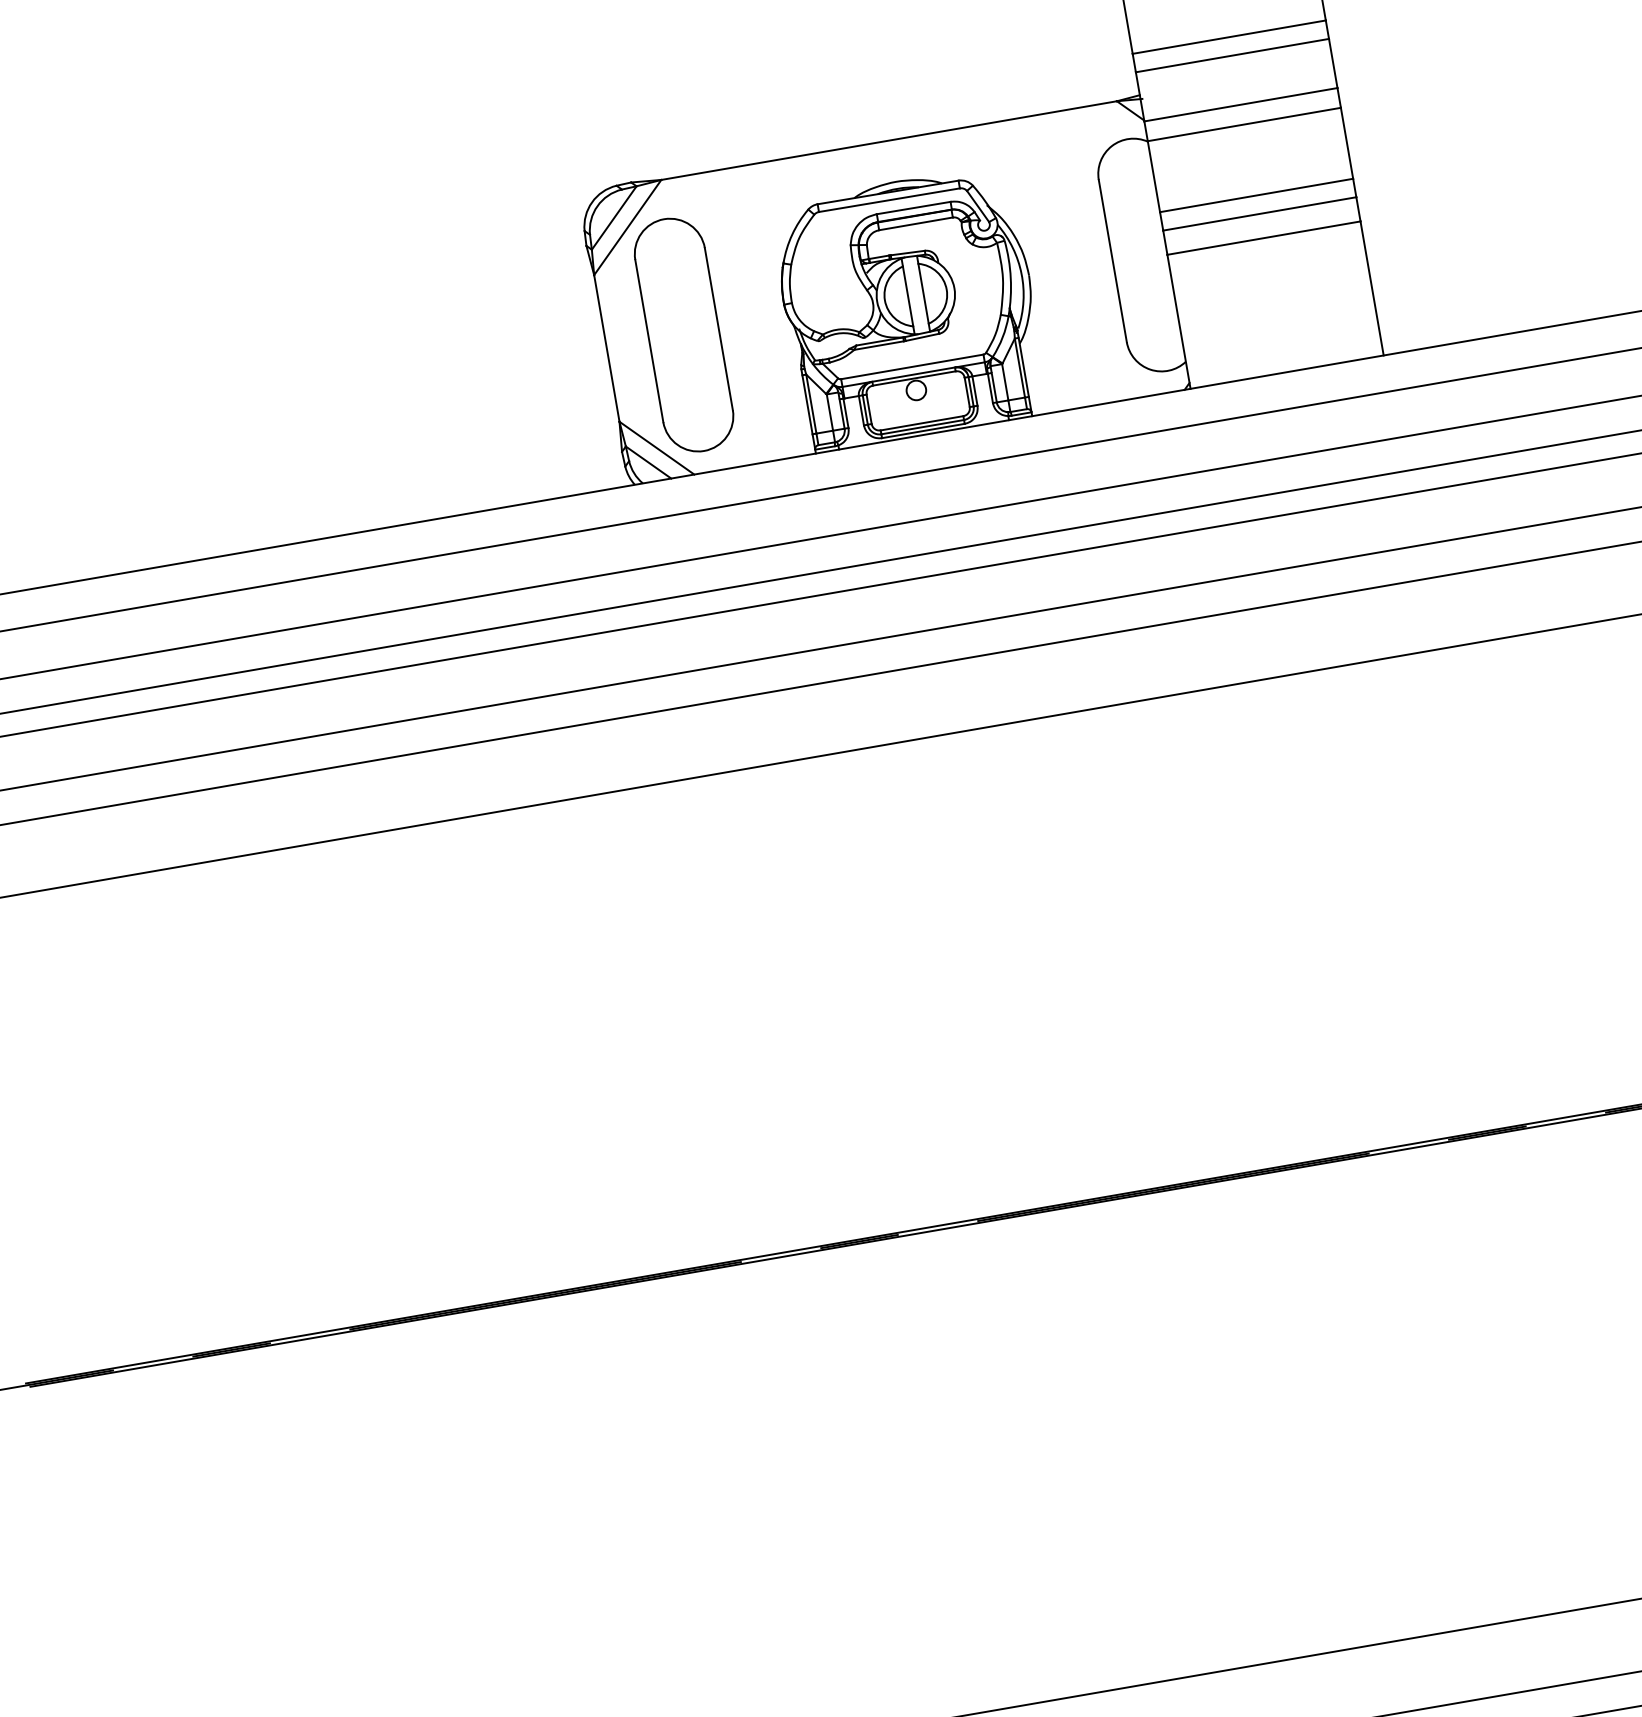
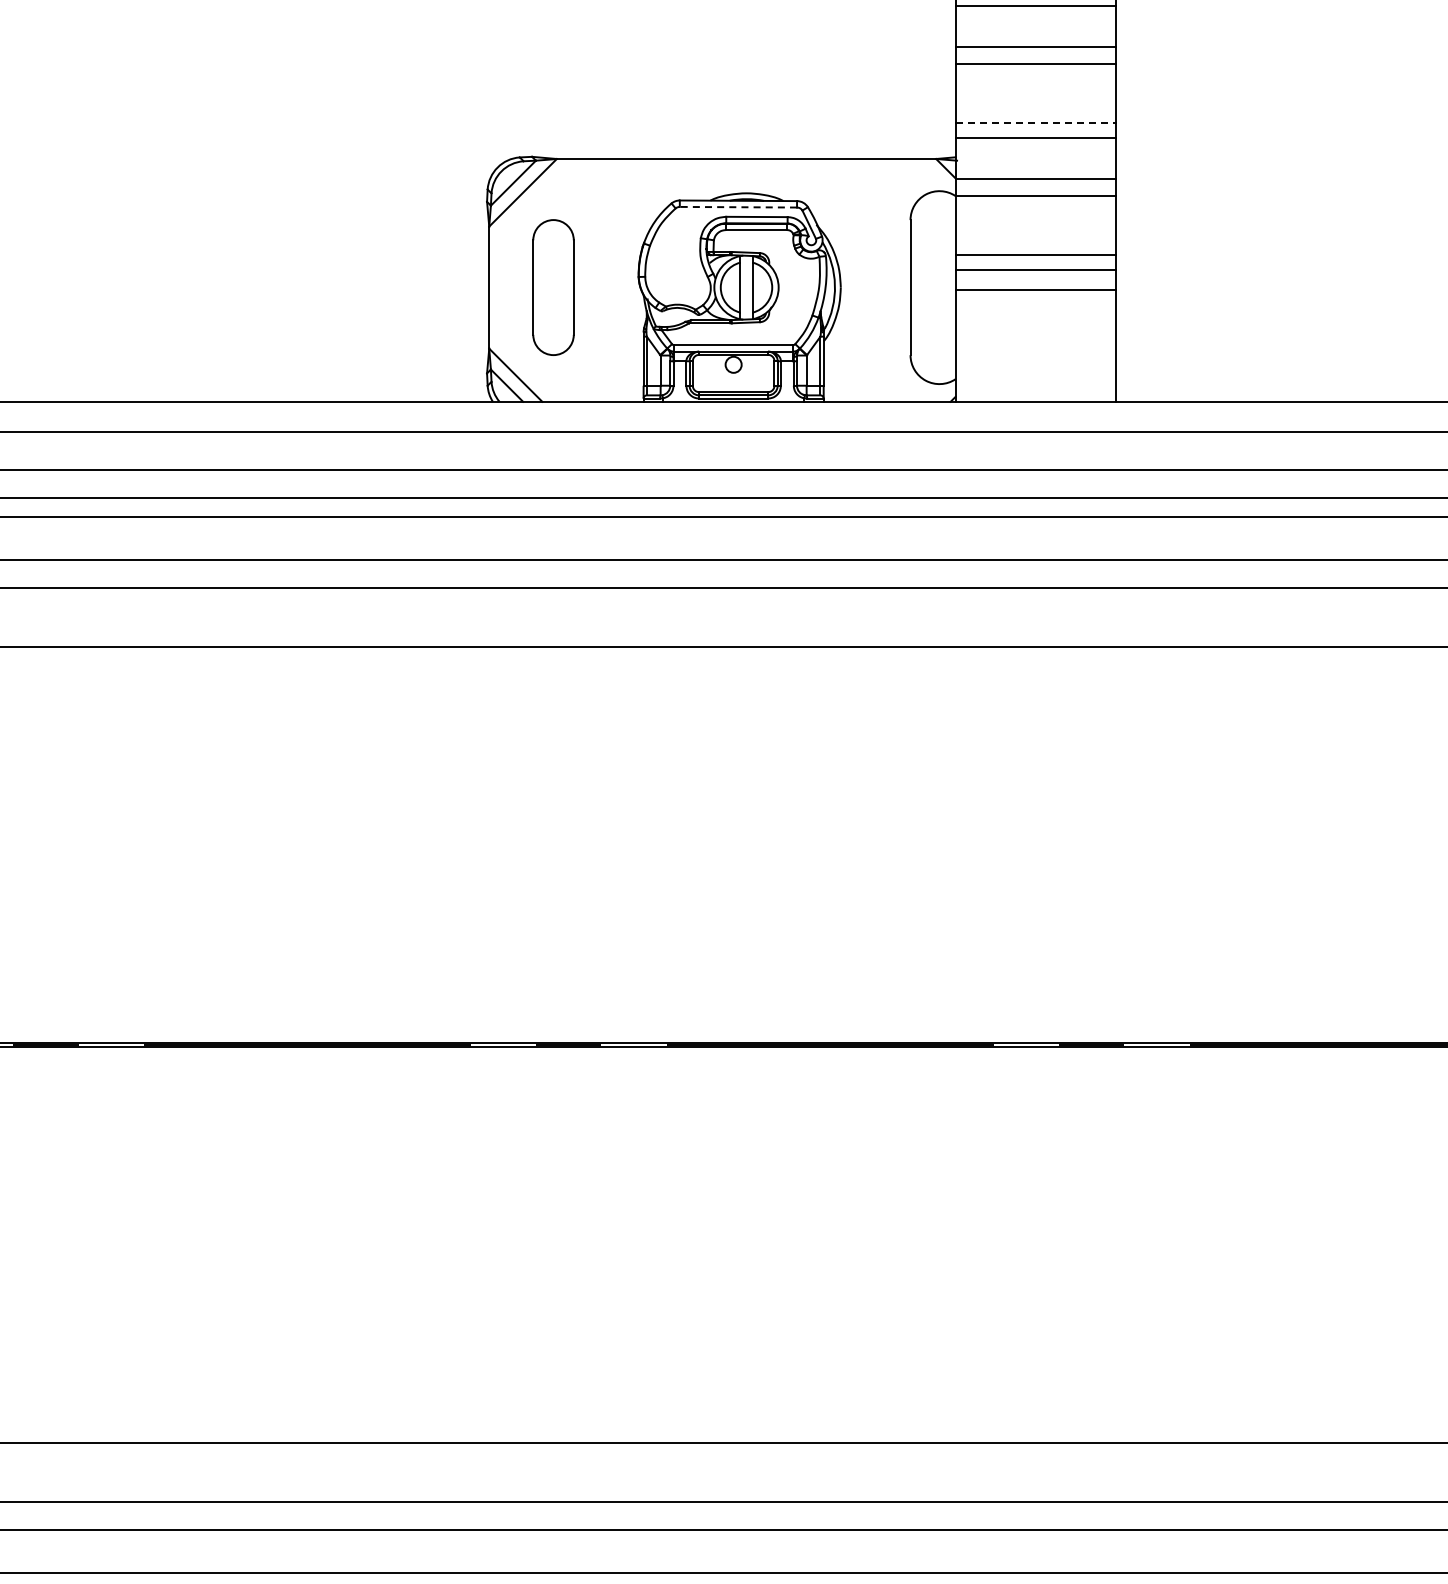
line: (1229, 36) -> (1036, 122), solid -> dashed
line: (889, 200) -> (738, 207), solid -> dashed
part: (683, 334) -> (553, 287), size x0.7

